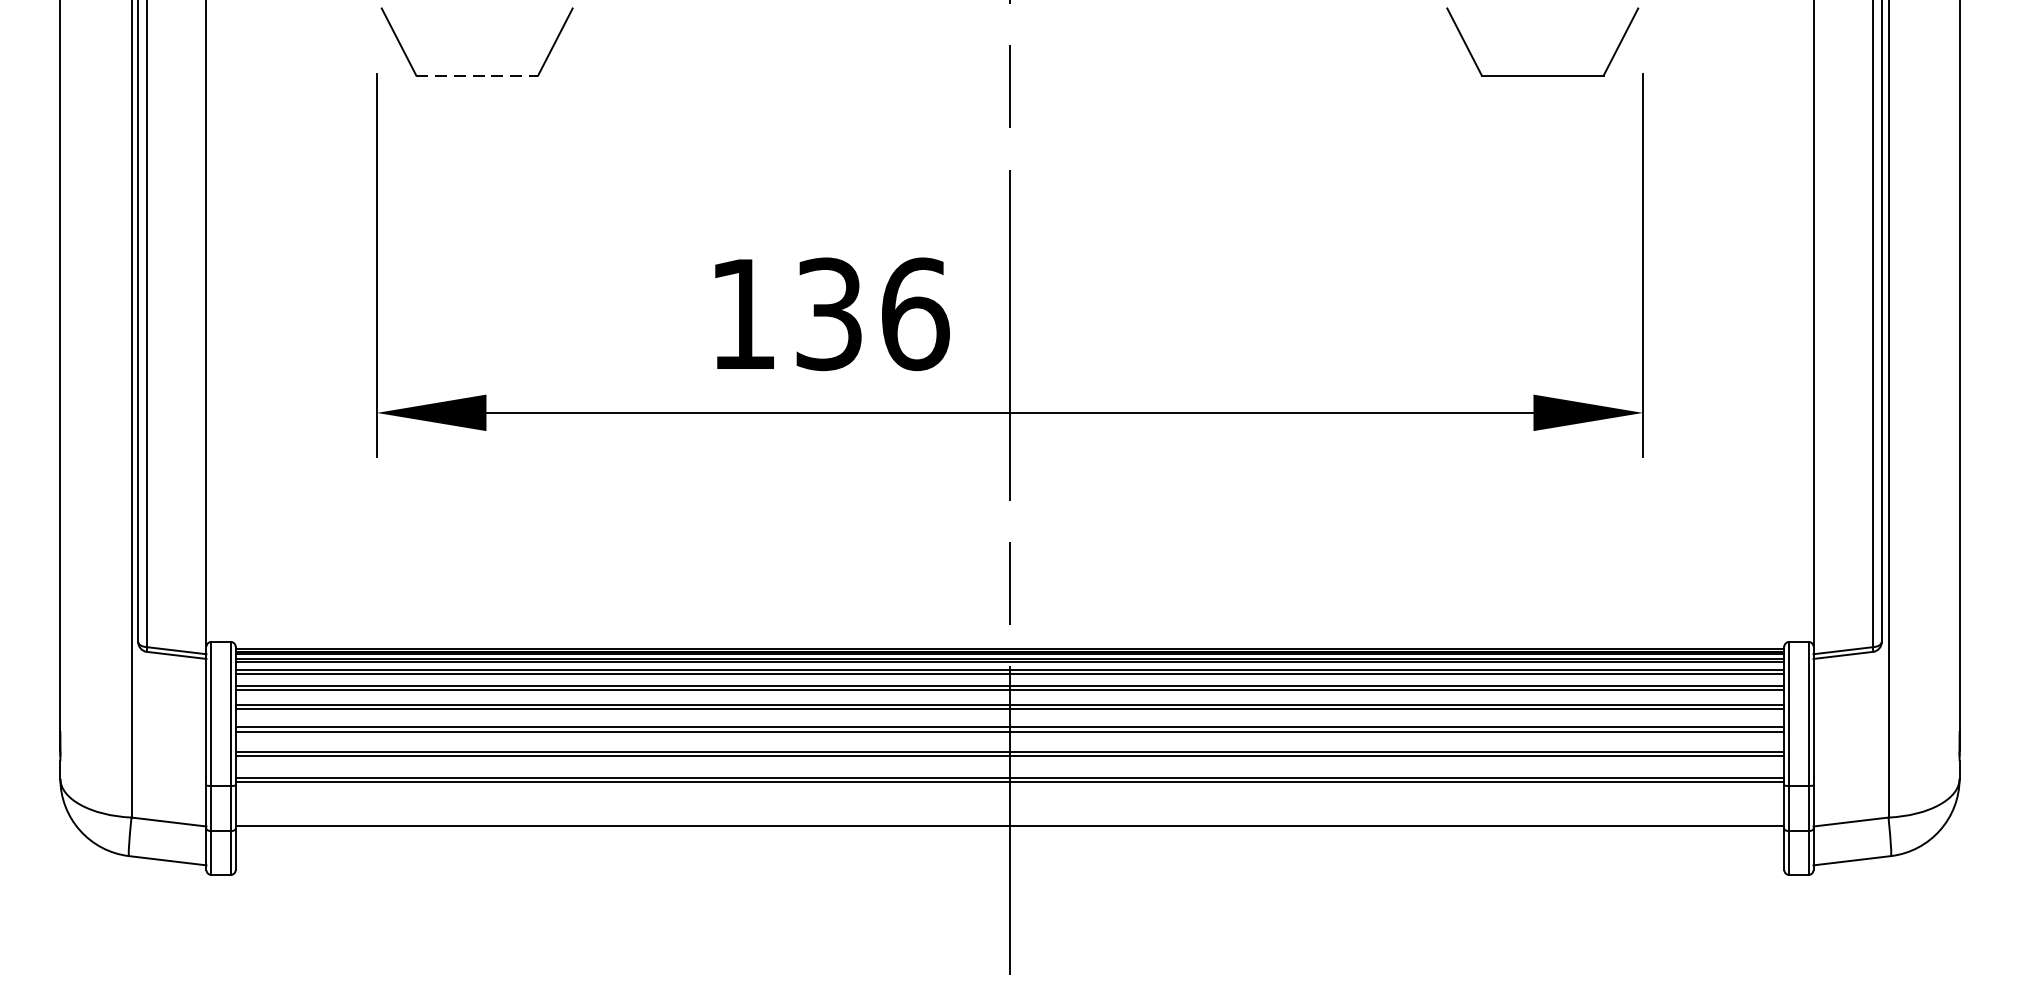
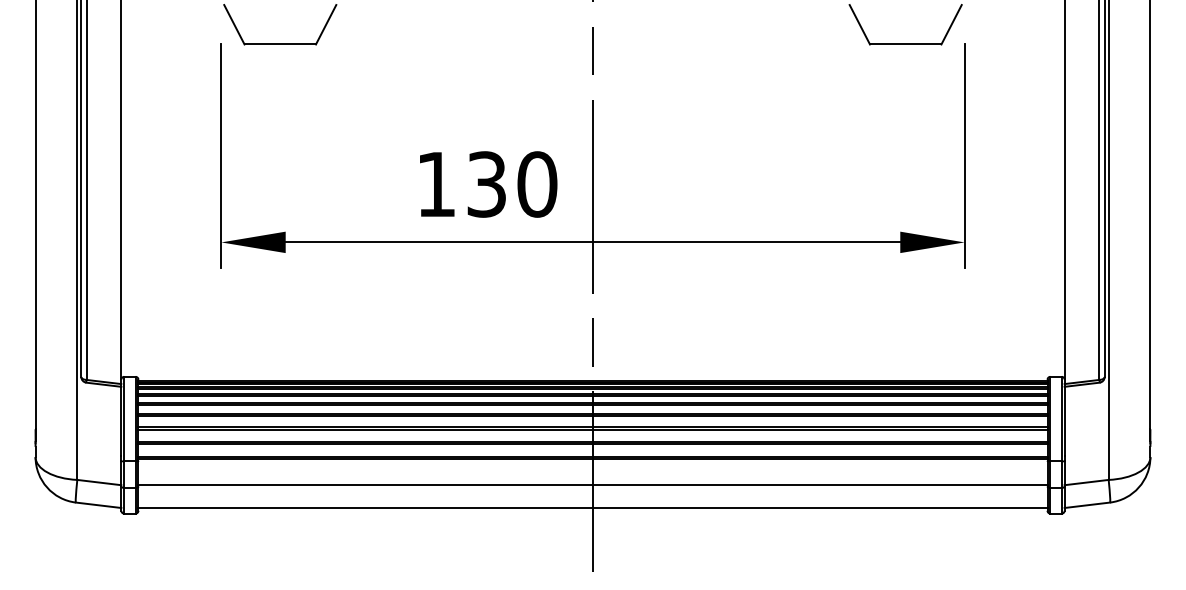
line: (477, 75) -> (280, 44), dashed -> solid
text: (915, 314) -> (537, 184), 136 -> 130
line: (1009, 864) -> (592, 507), added

